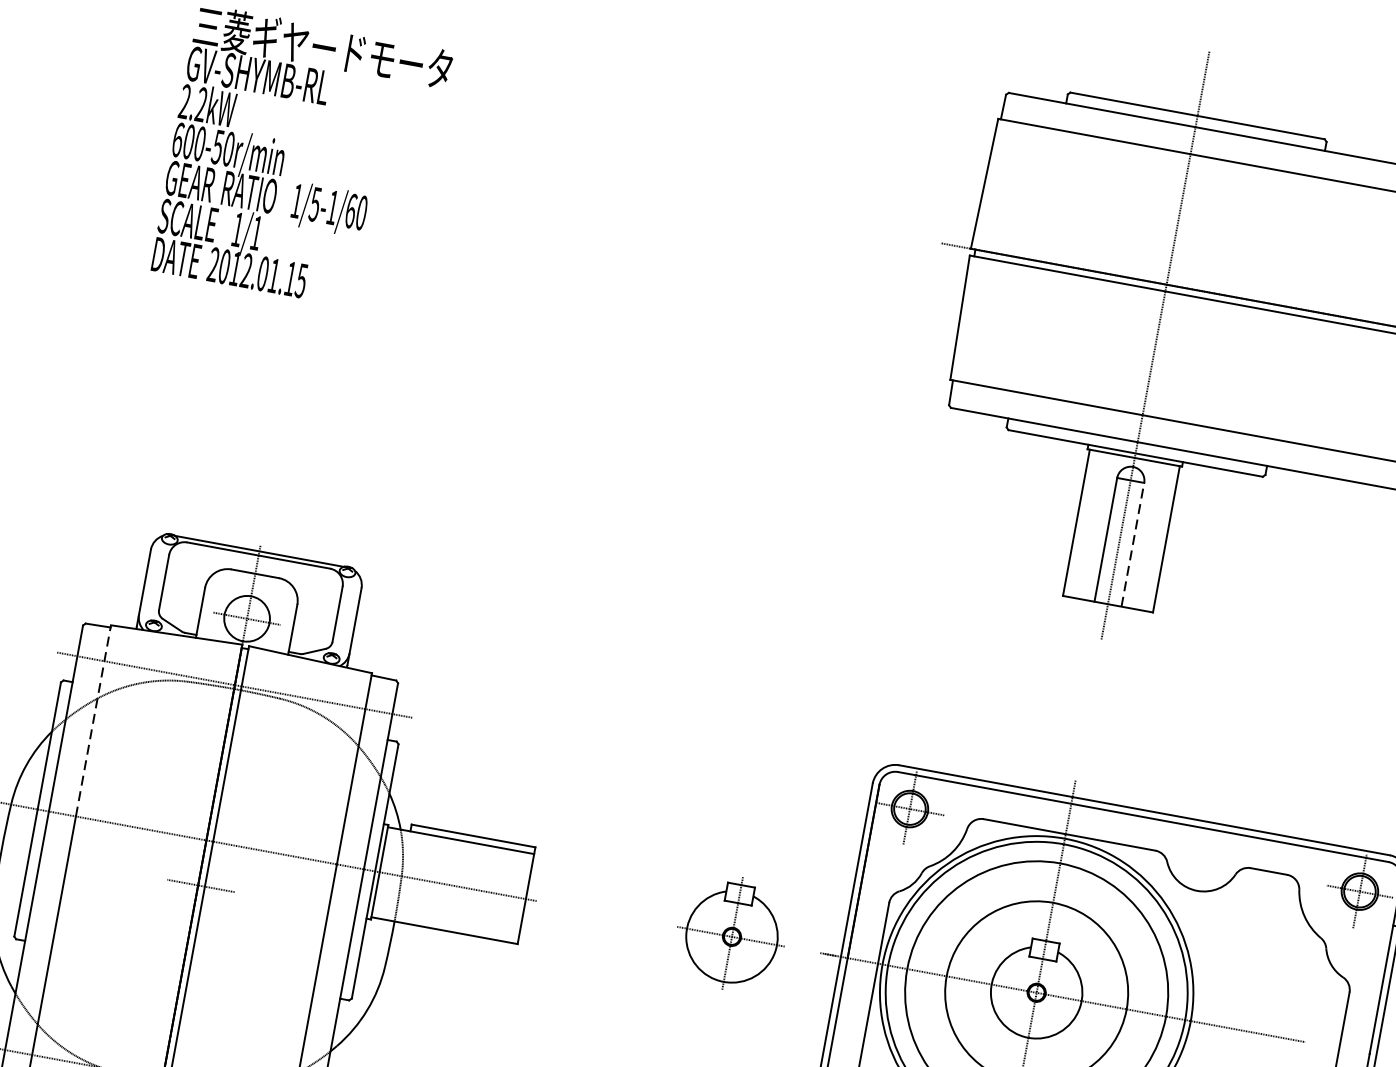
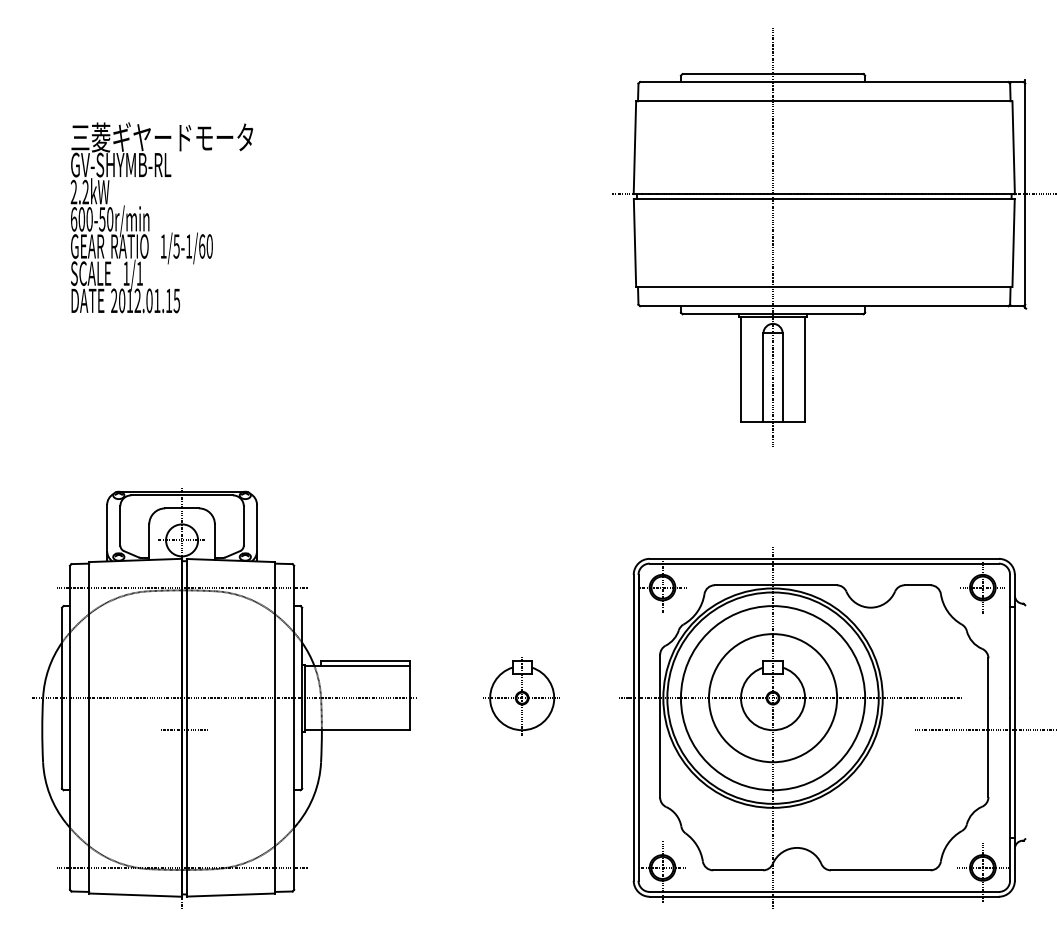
line: (1132, 544) -> (782, 377), dashed -> solid
line: (94, 720) -> (89, 629), dashed -> solid
part: (731, 934) -> (521, 696), moved

